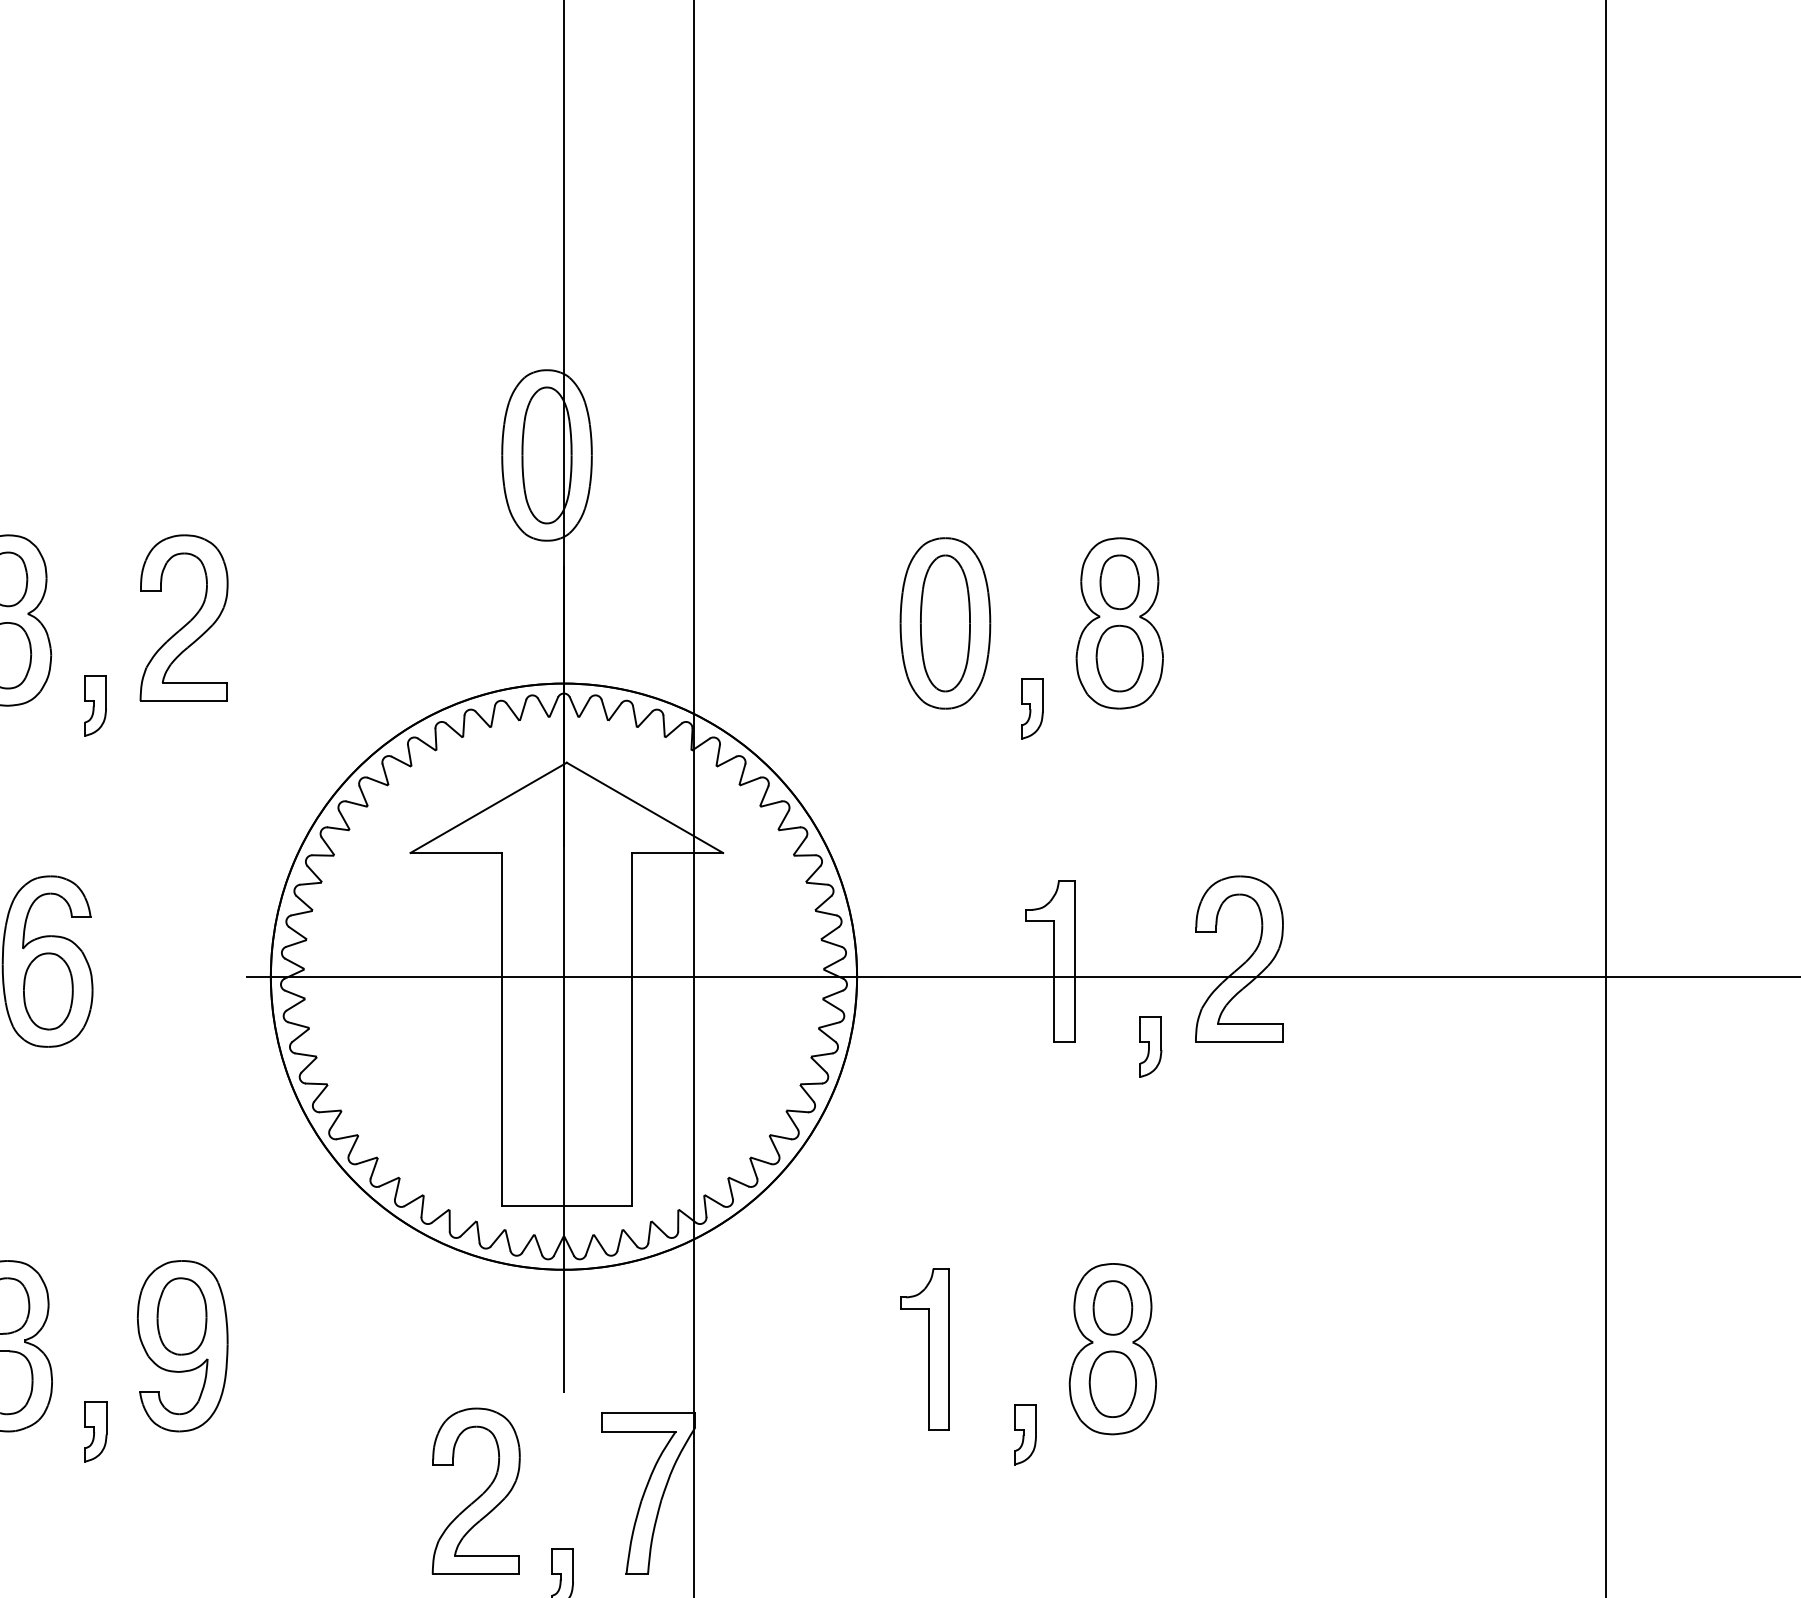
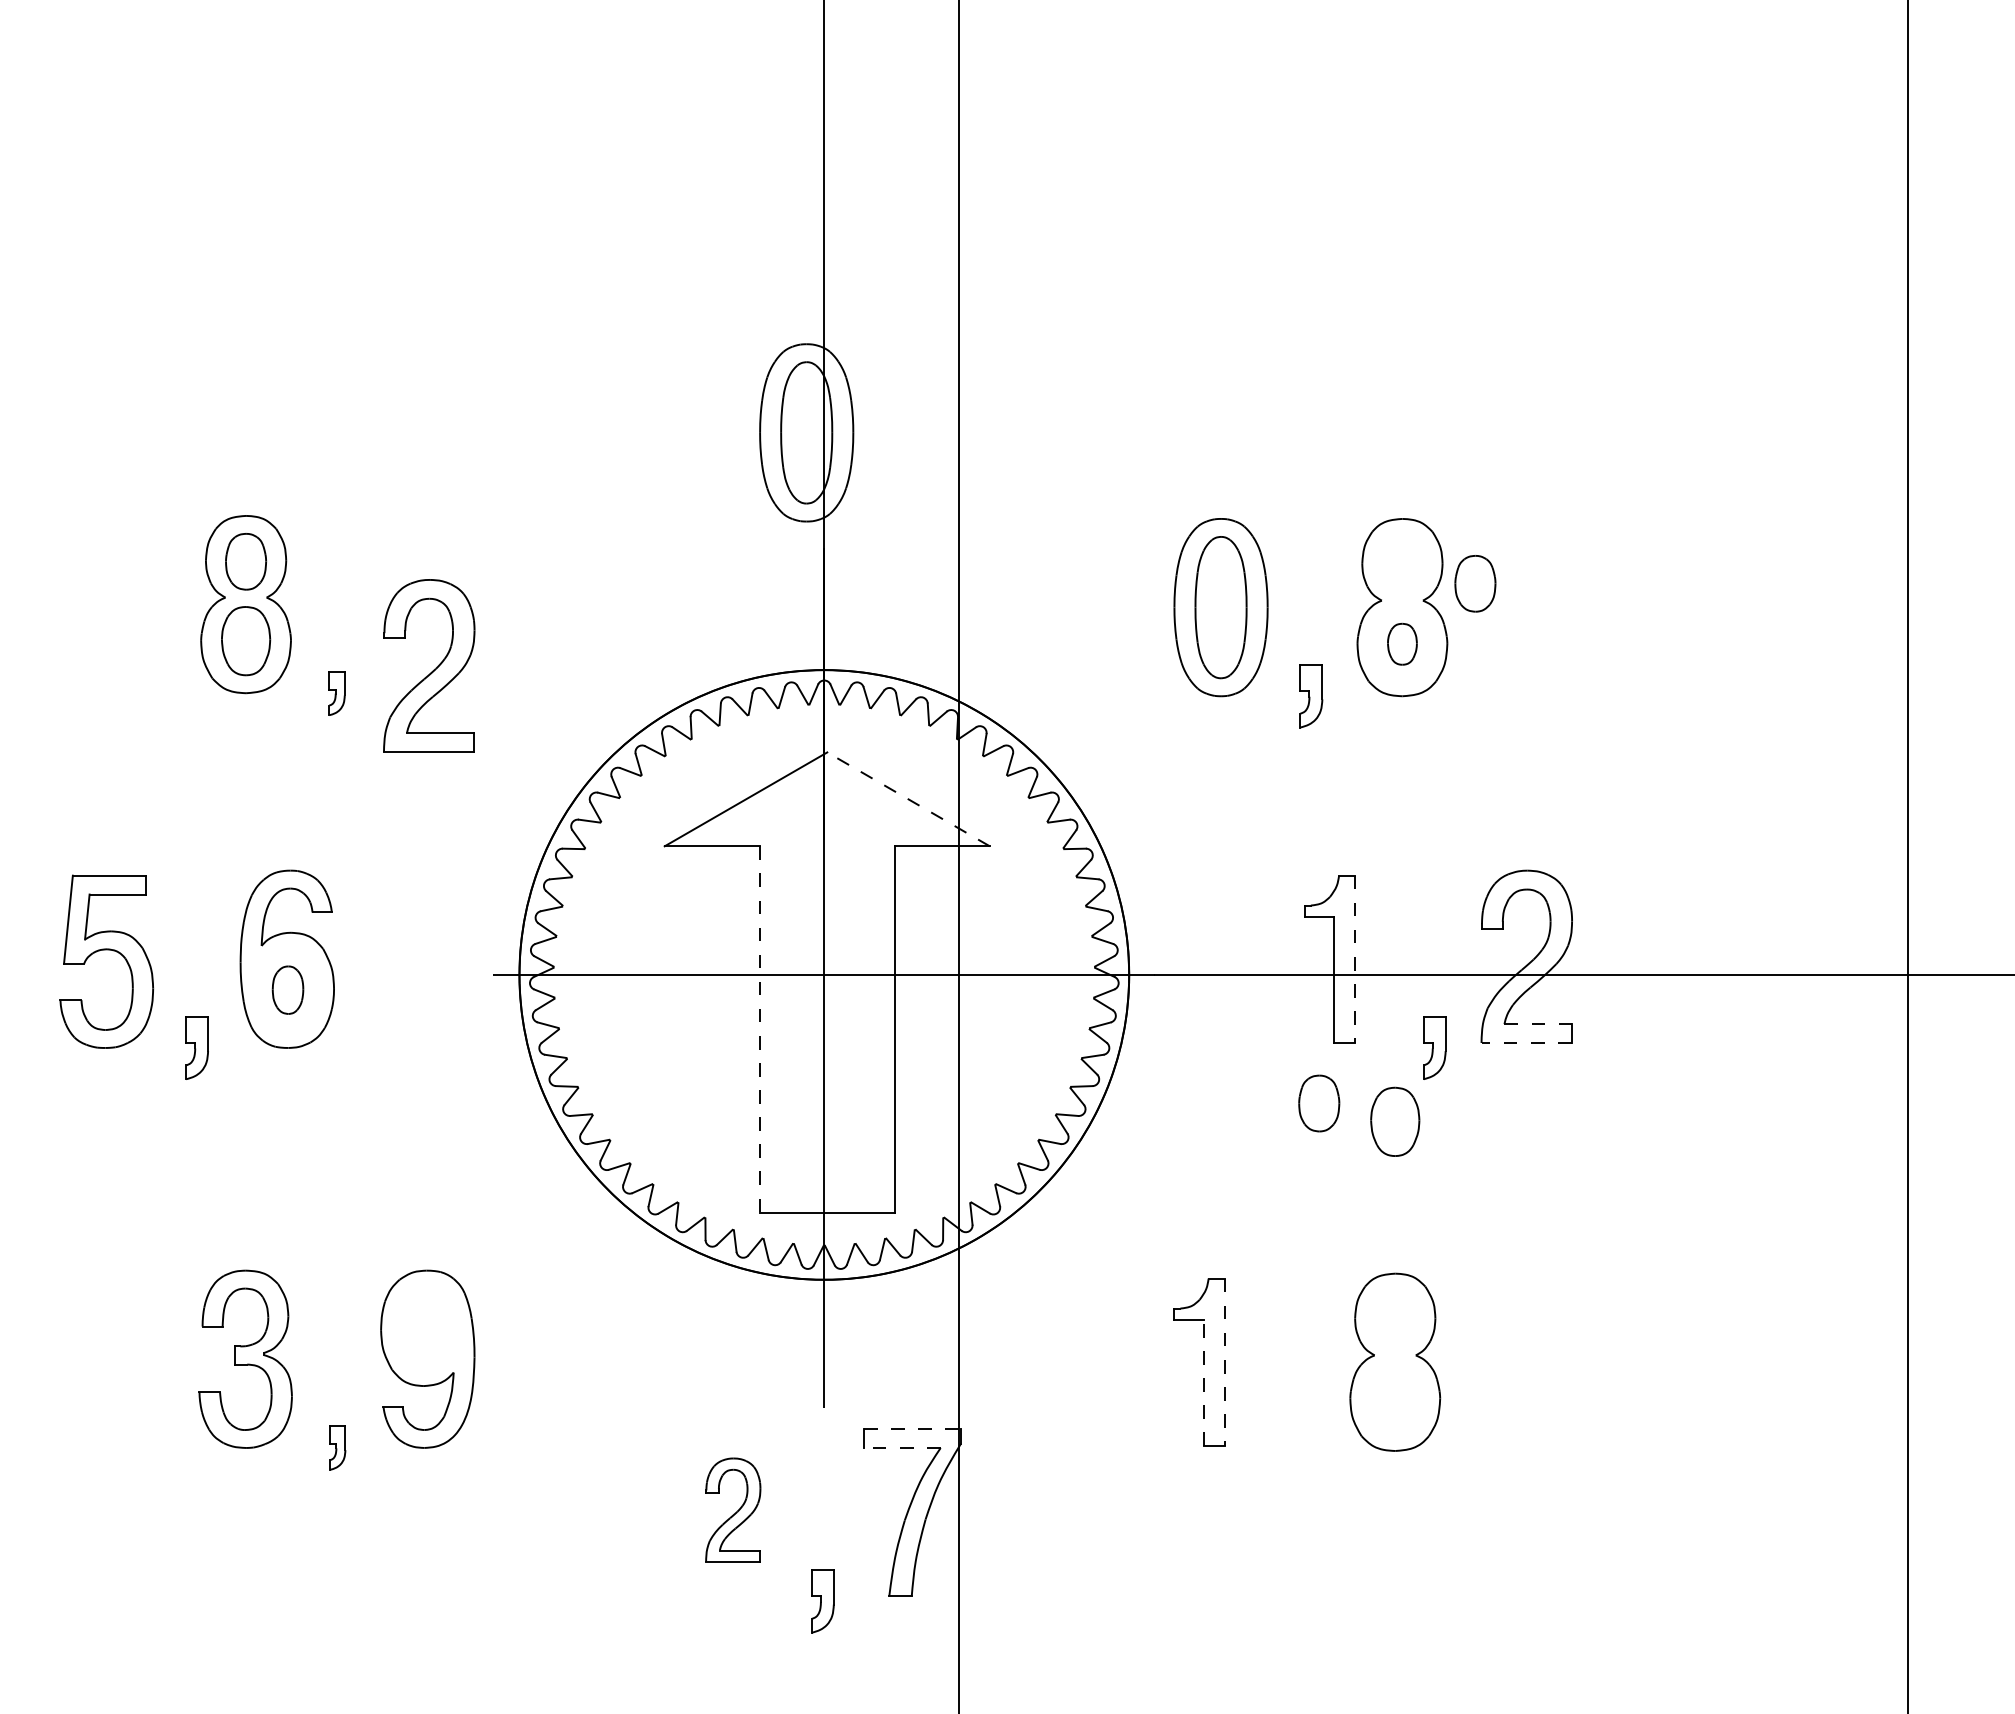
part: (1119, 582) -> (1475, 583), moved
part: (184, 617) -> (429, 665), moved
part: (1119, 658) -> (1402, 644), size x0.6
part: (94, 706) -> (336, 693), size x0.7
line: (644, 807) -> (908, 799), solid -> dashed
line: (1074, 961) -> (1355, 959), solid -> dashed
part: (47, 990) -> (287, 989), size x0.6
line: (1250, 1024) -> (1538, 1024), solid -> dashed
line: (501, 1030) -> (759, 1030), solid -> dashed
line: (1239, 1041) -> (1526, 1042), solid -> dashed
part: (1113, 1307) -> (1319, 1103), moved
part: (181, 1315) -> (426, 1327), removed
line: (948, 1349) -> (1224, 1362), solid -> dashed
line: (928, 1369) -> (1203, 1383), solid -> dashed
part: (1113, 1383) -> (1395, 1121), moved
line: (648, 1413) -> (912, 1429), solid -> dashed
part: (95, 1431) -> (337, 1447), size x0.7
line: (638, 1431) -> (901, 1448), solid -> dashed
part: (1025, 1433) -> (1304, 1450), removed
part: (476, 1490) -> (733, 1509), size x0.6

